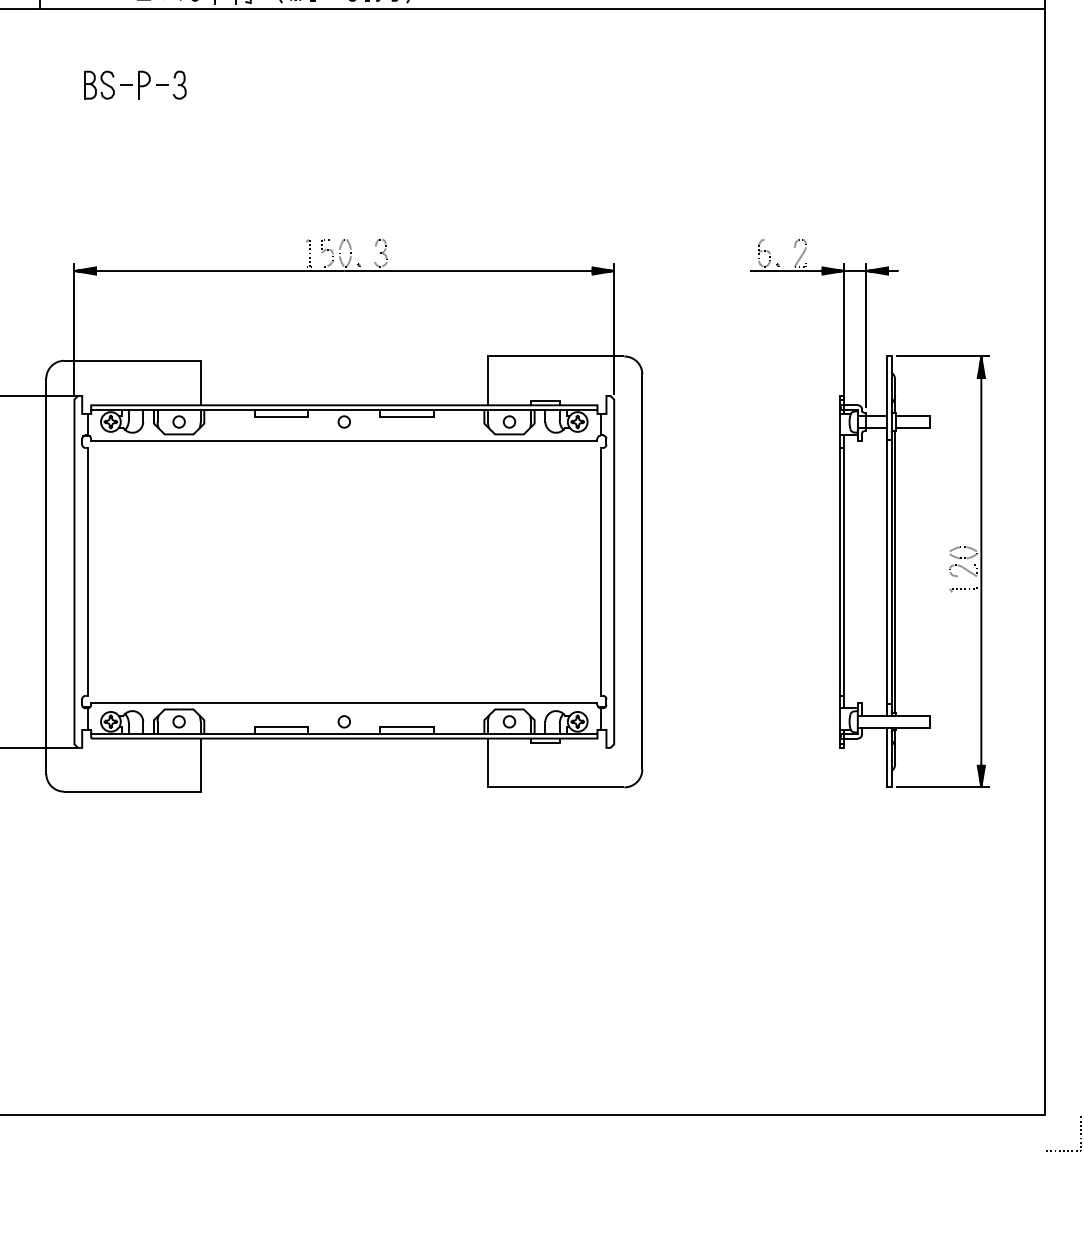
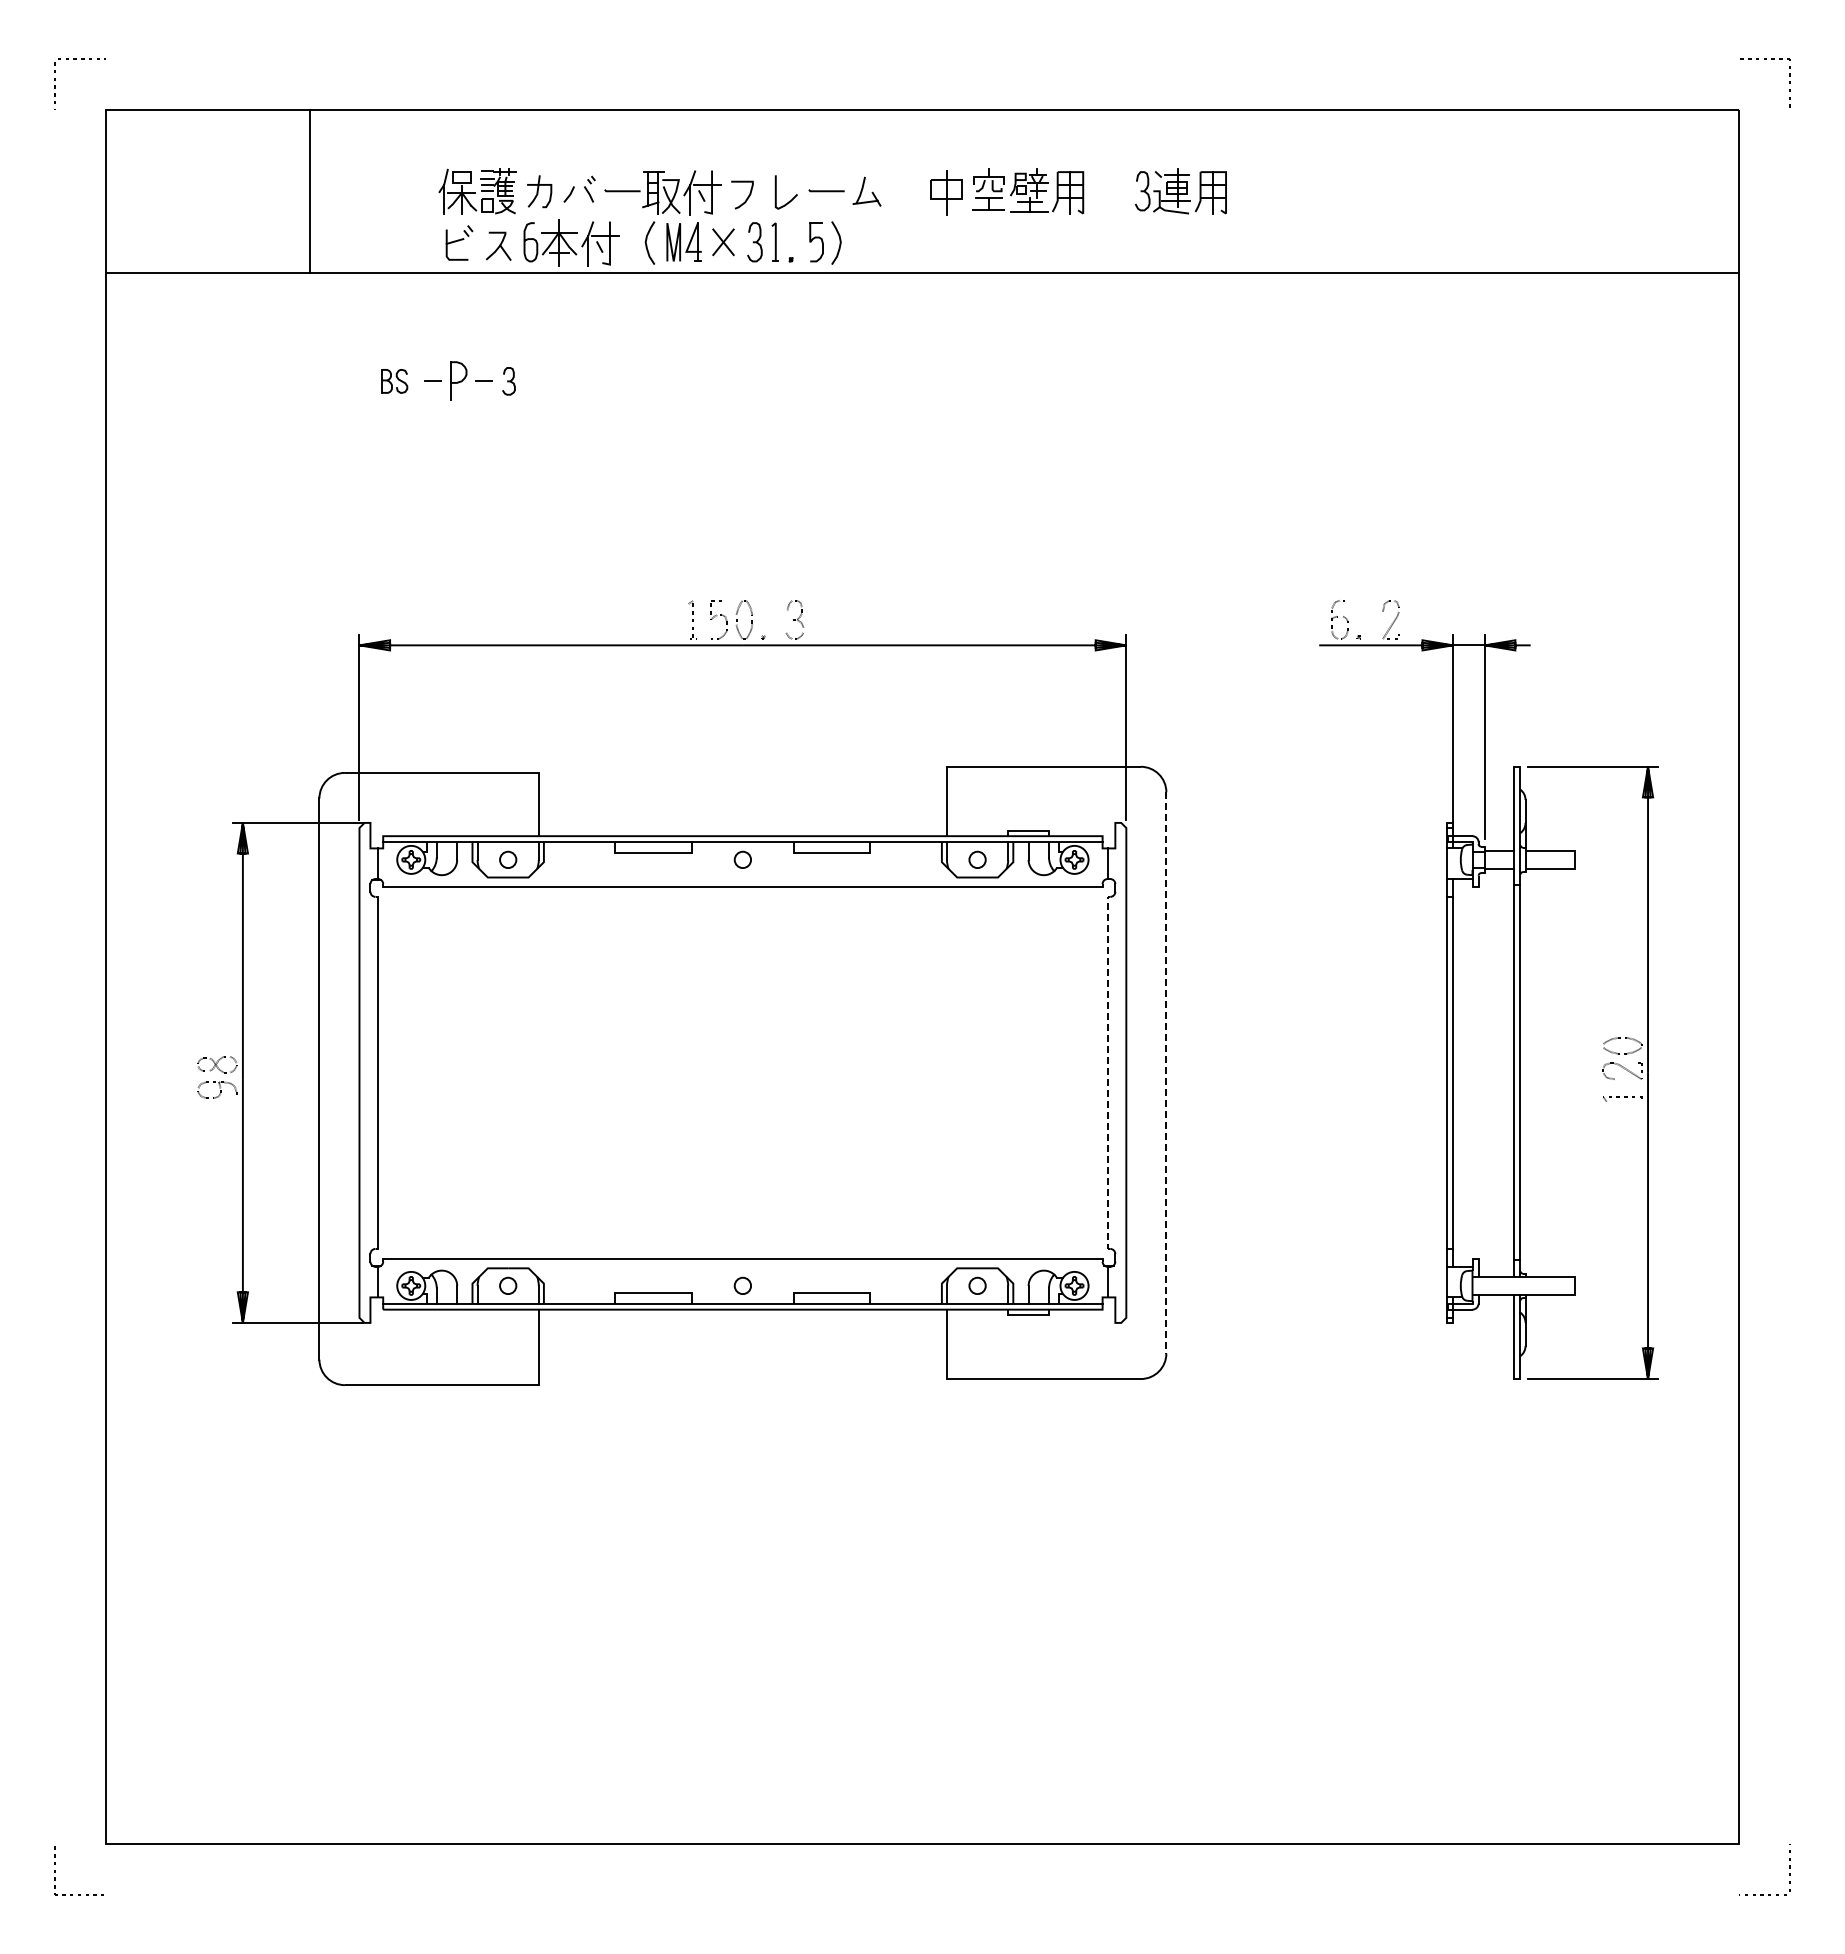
part: (99, 85) -> (394, 381), size x0.6
part: (179, 85) -> (508, 381), size x0.7
line: (600, 571) -> (1107, 1072), solid -> dashed
line: (642, 571) -> (1166, 1072), solid -> dashed
line: (895, 571) -> (1525, 1072), removed

